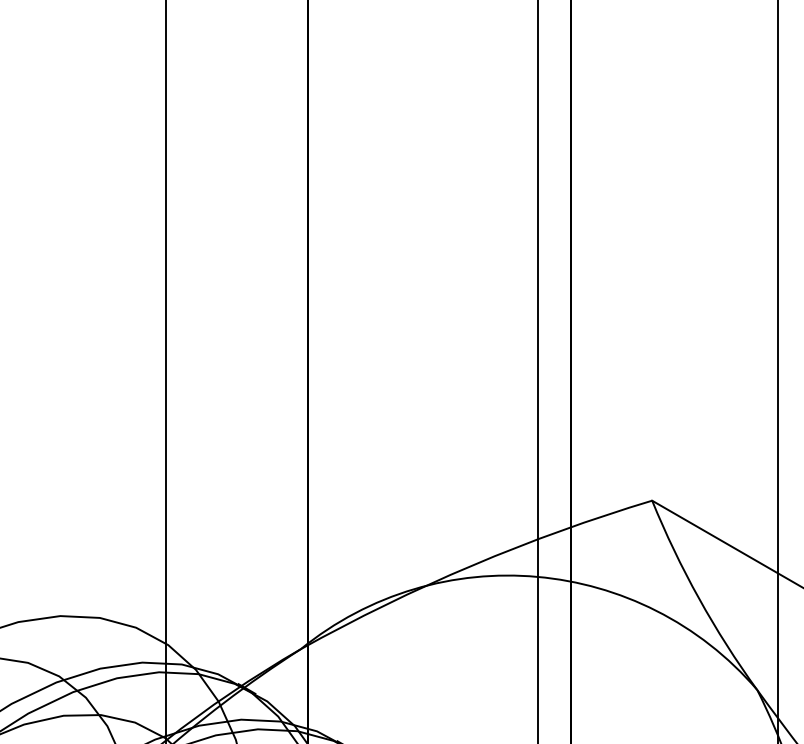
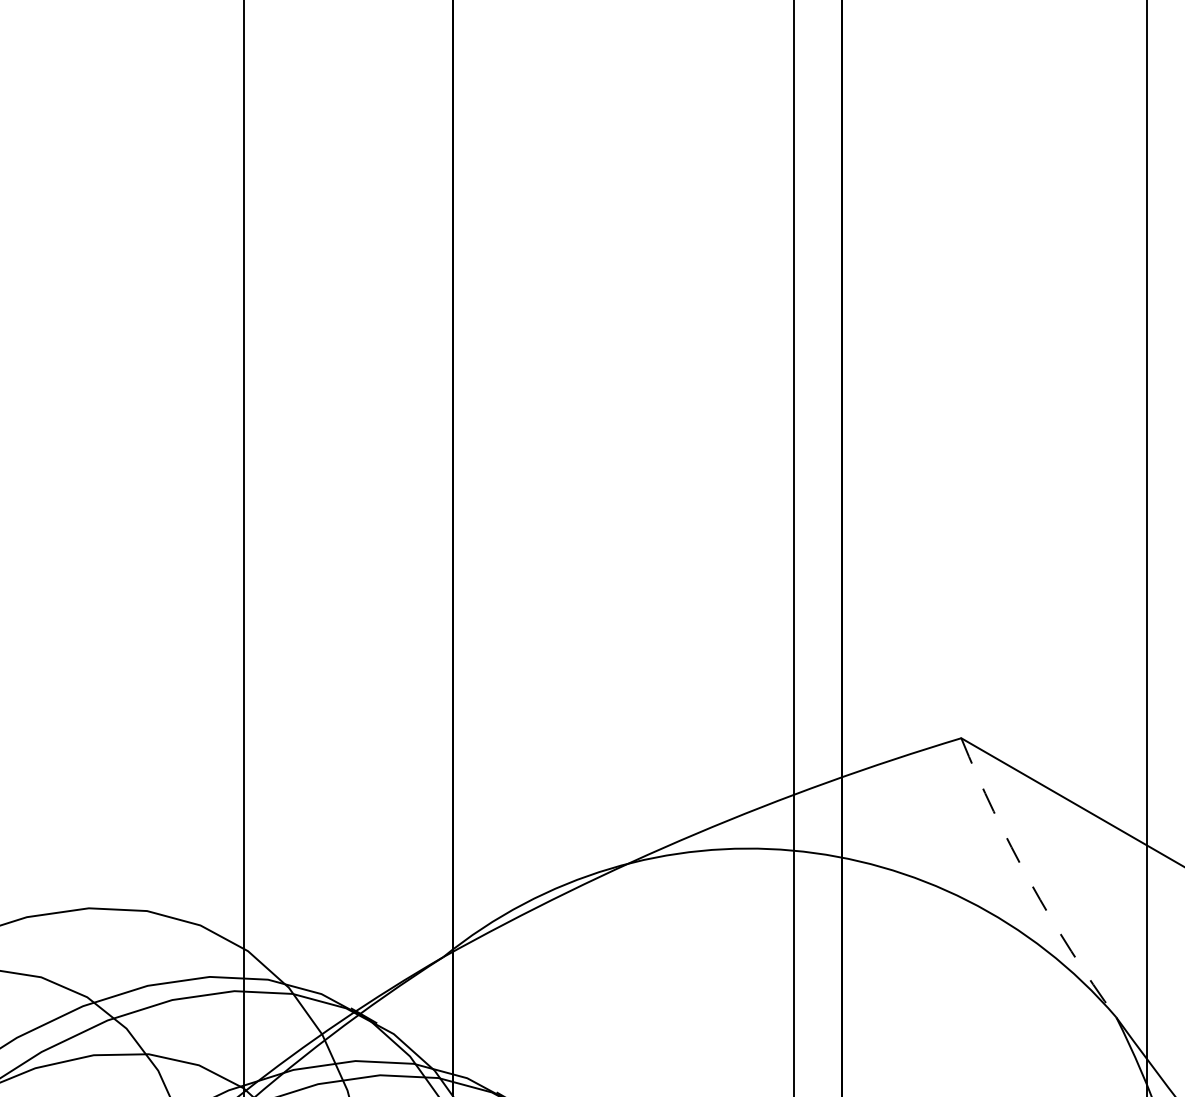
arc: (699, 598) -> (1031, 882), solid -> dashed

